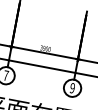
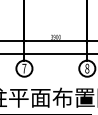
text: (72, 88) -> (87, 68), 9 -> 8

